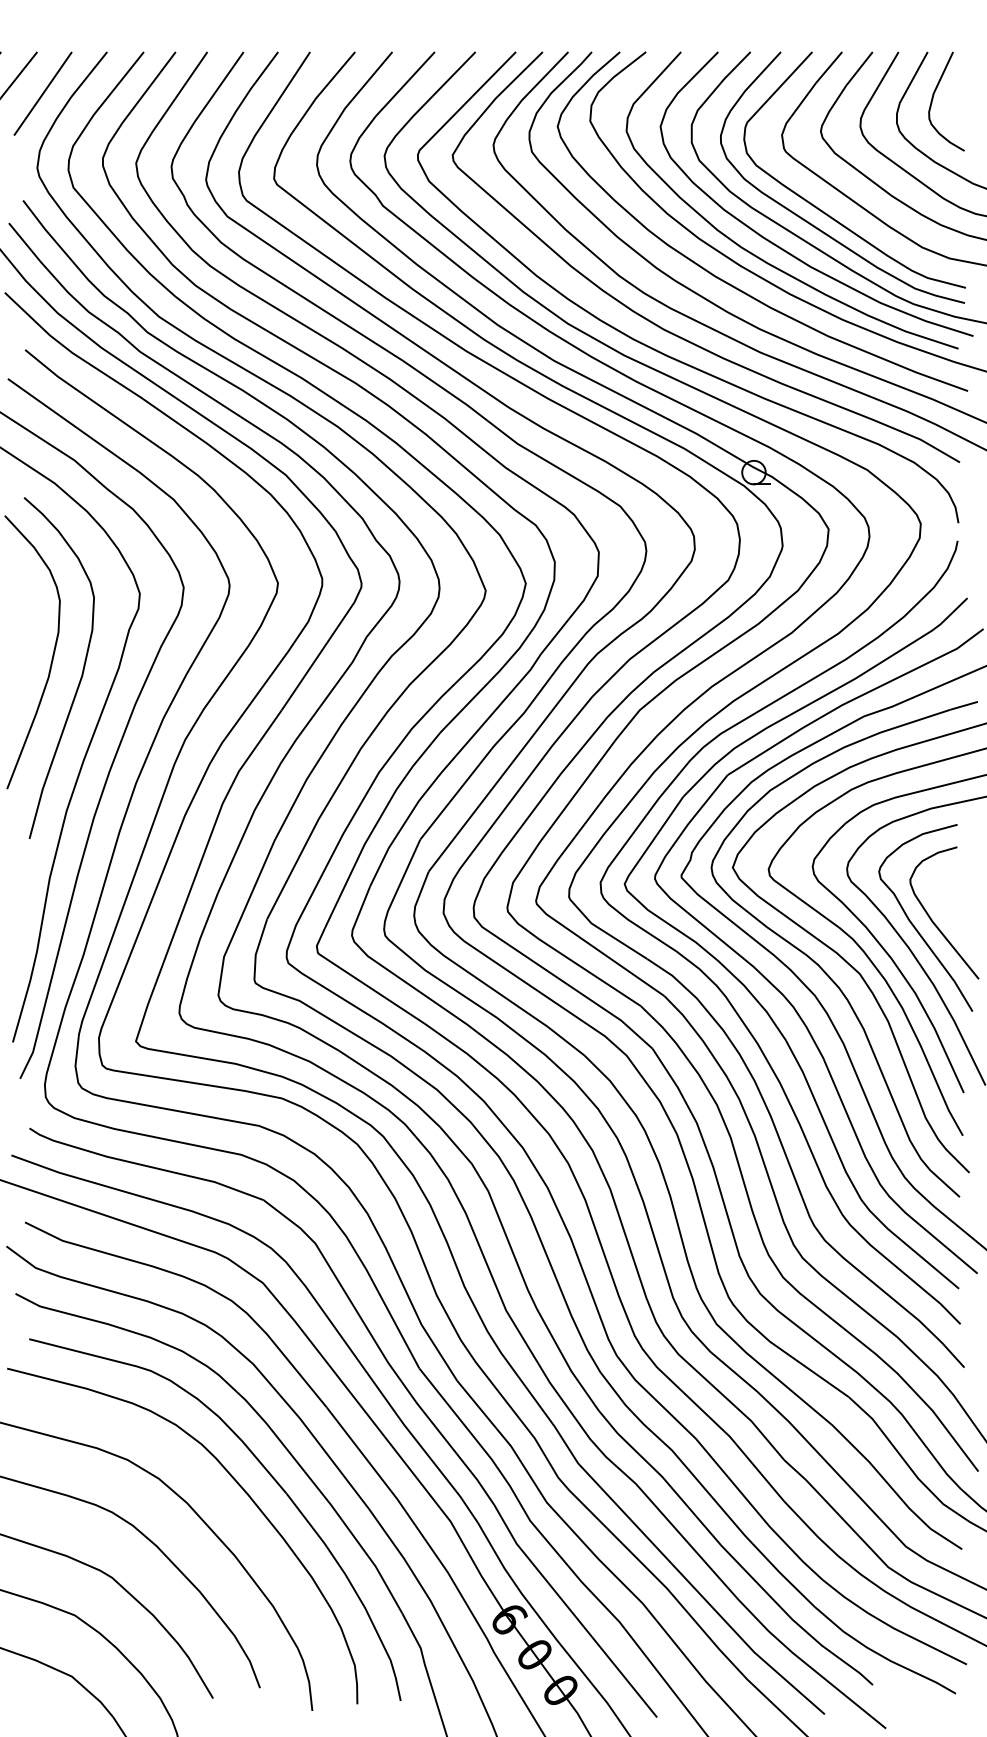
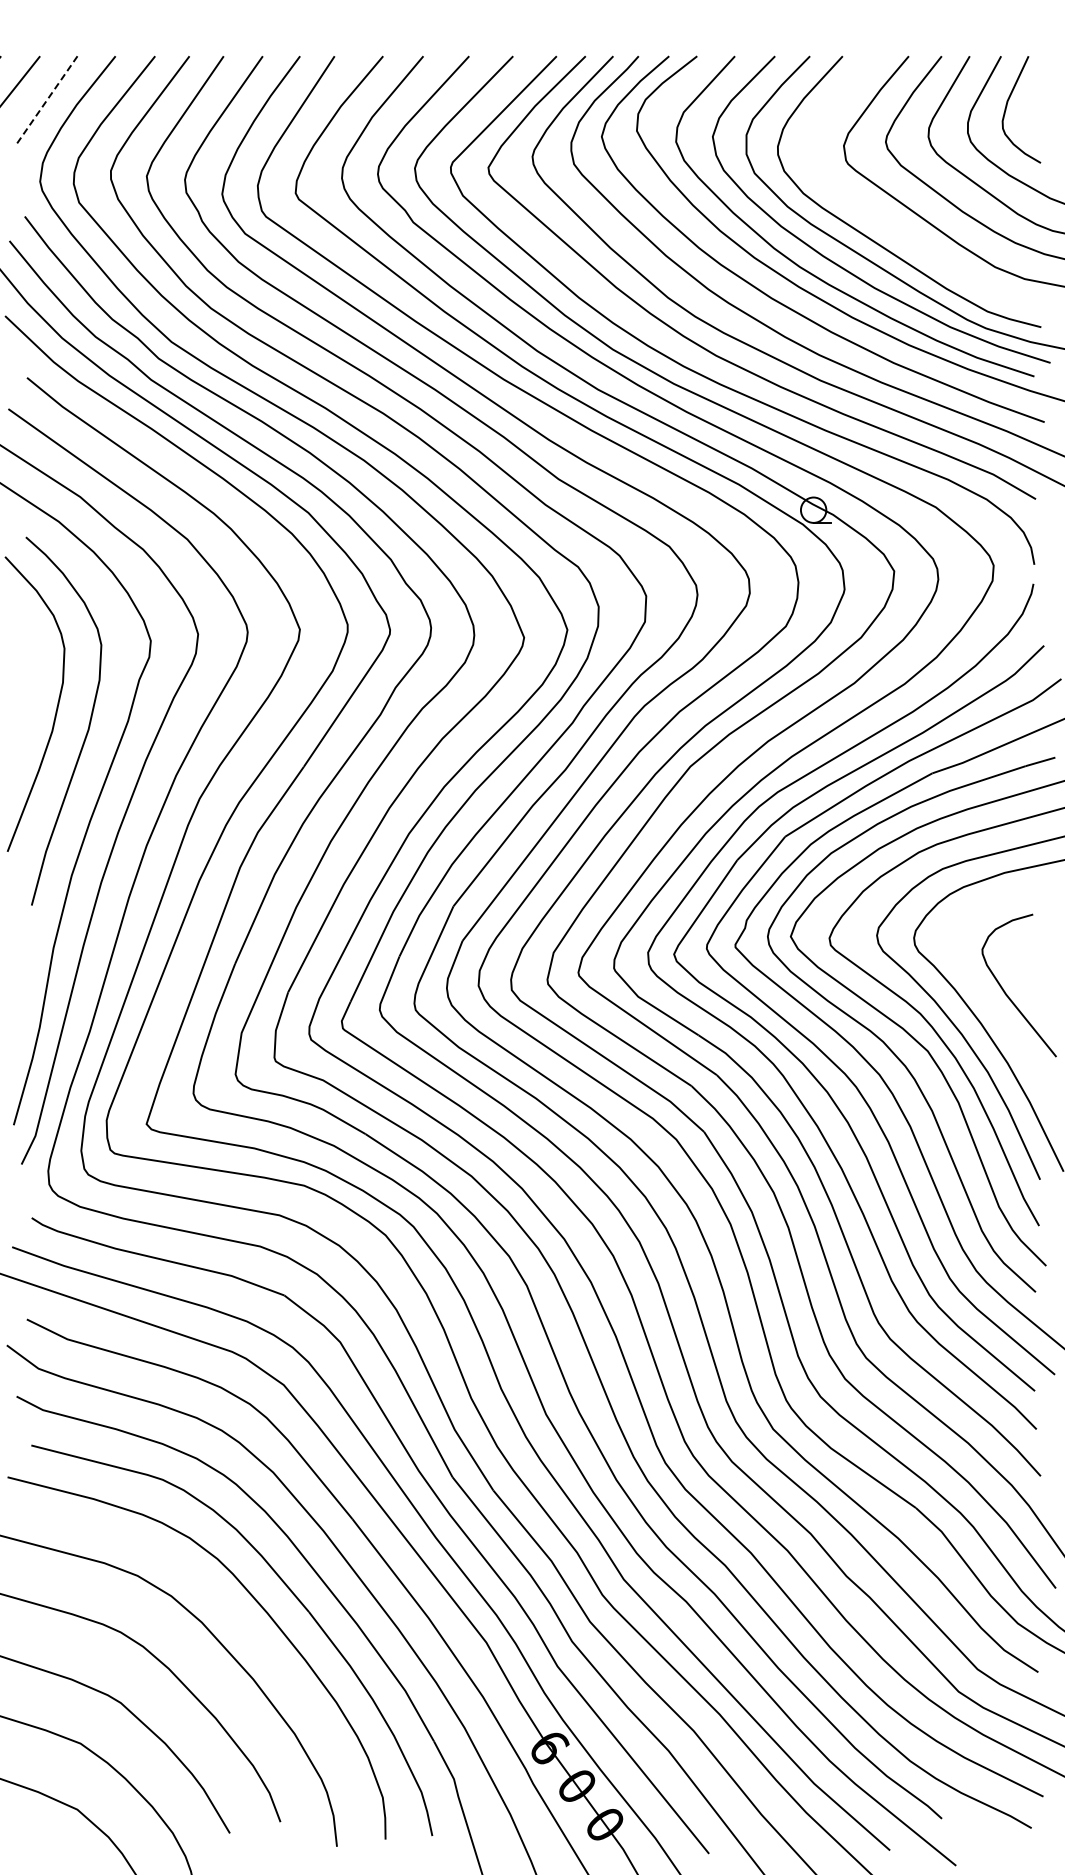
line: (43, 93) -> (46, 101), solid -> dashed
curve: (827, 213) -> (892, 230), removed
curve: (914, 925) -> (986, 998), removed

